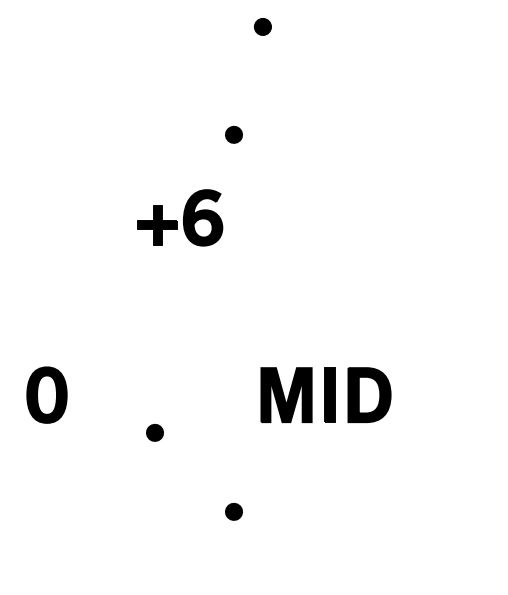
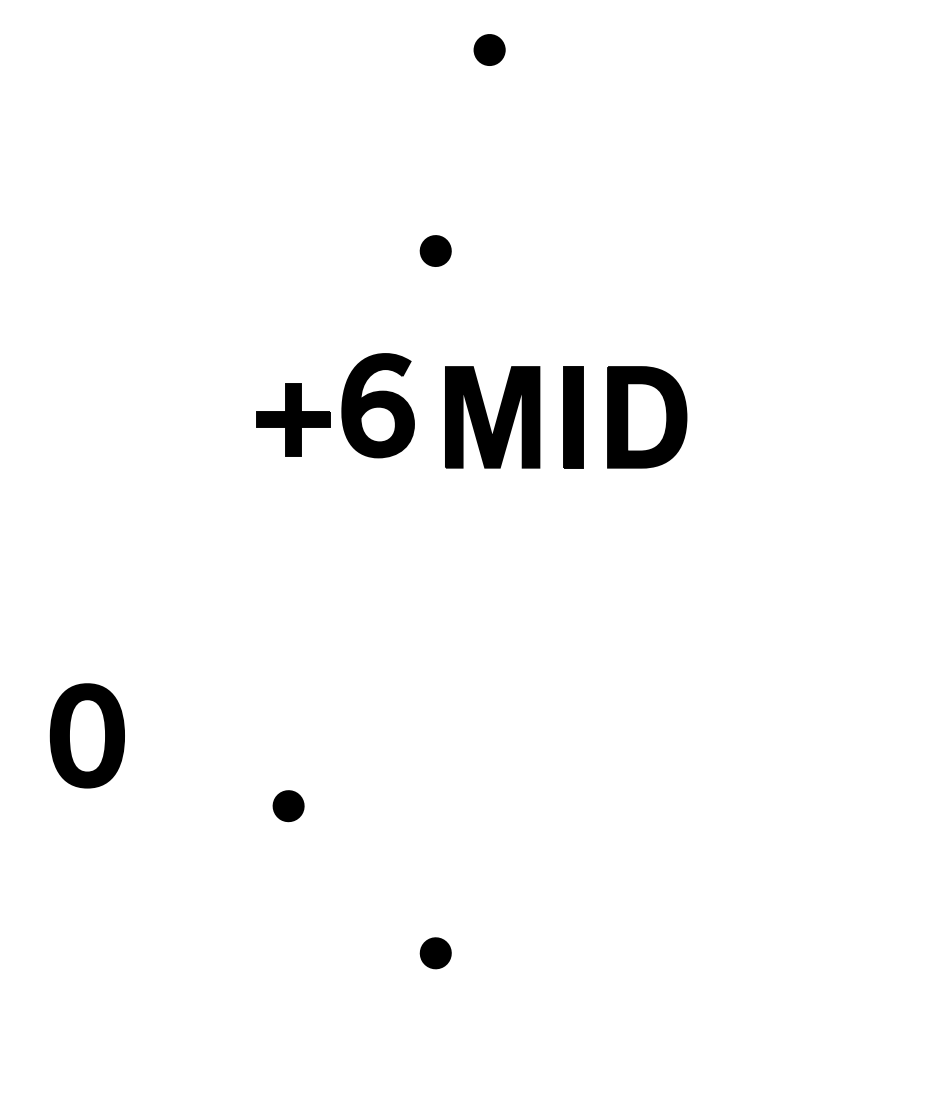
part: (325, 394) -> (565, 416), moved

